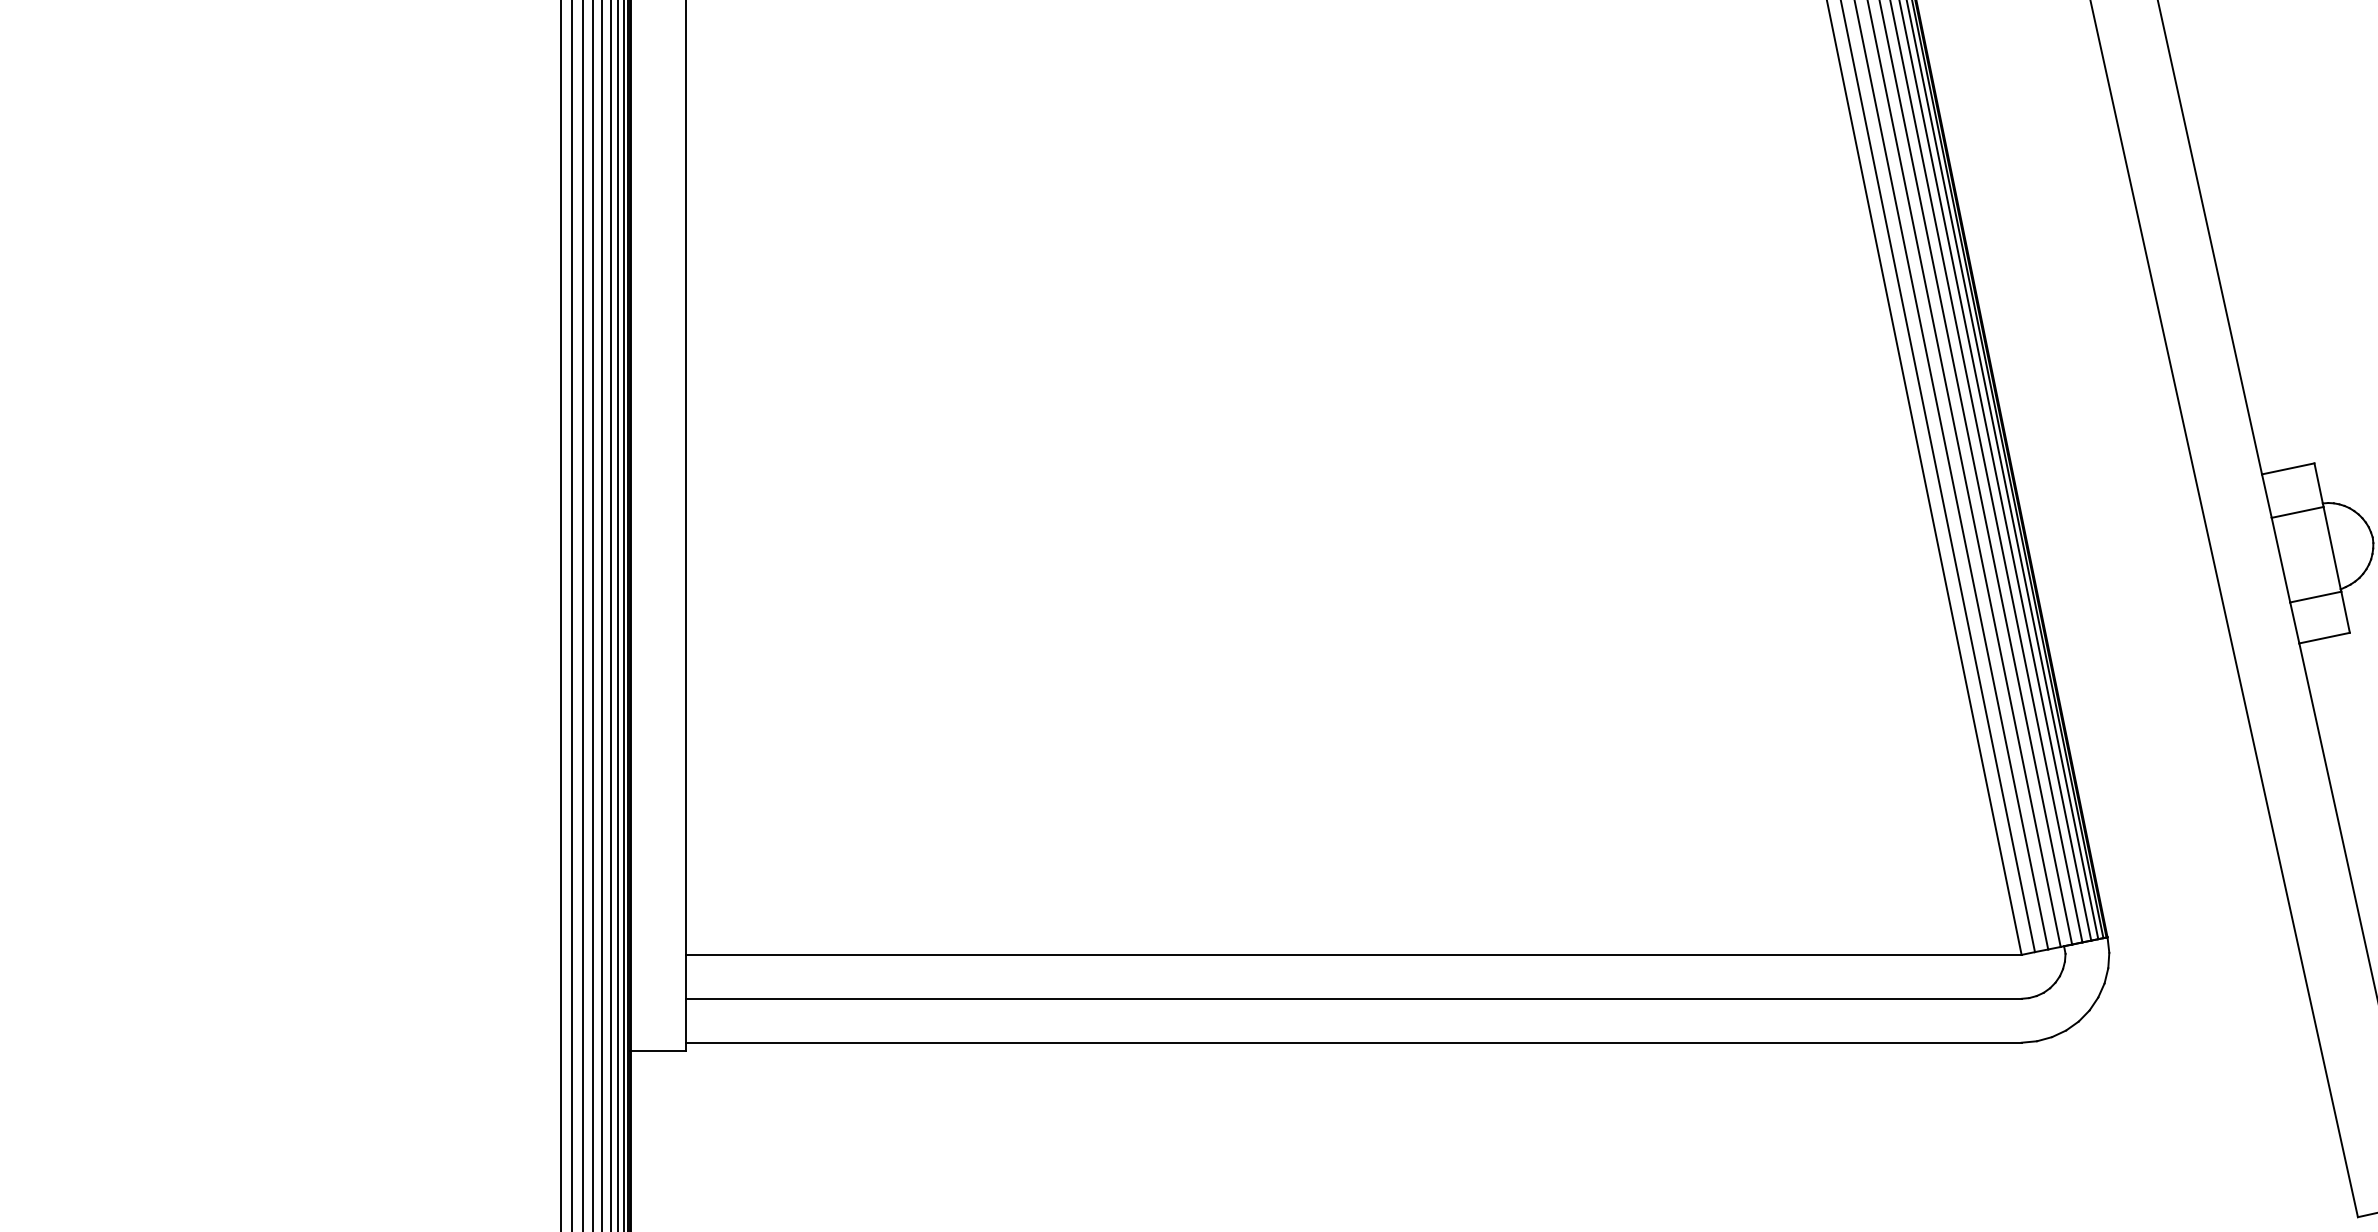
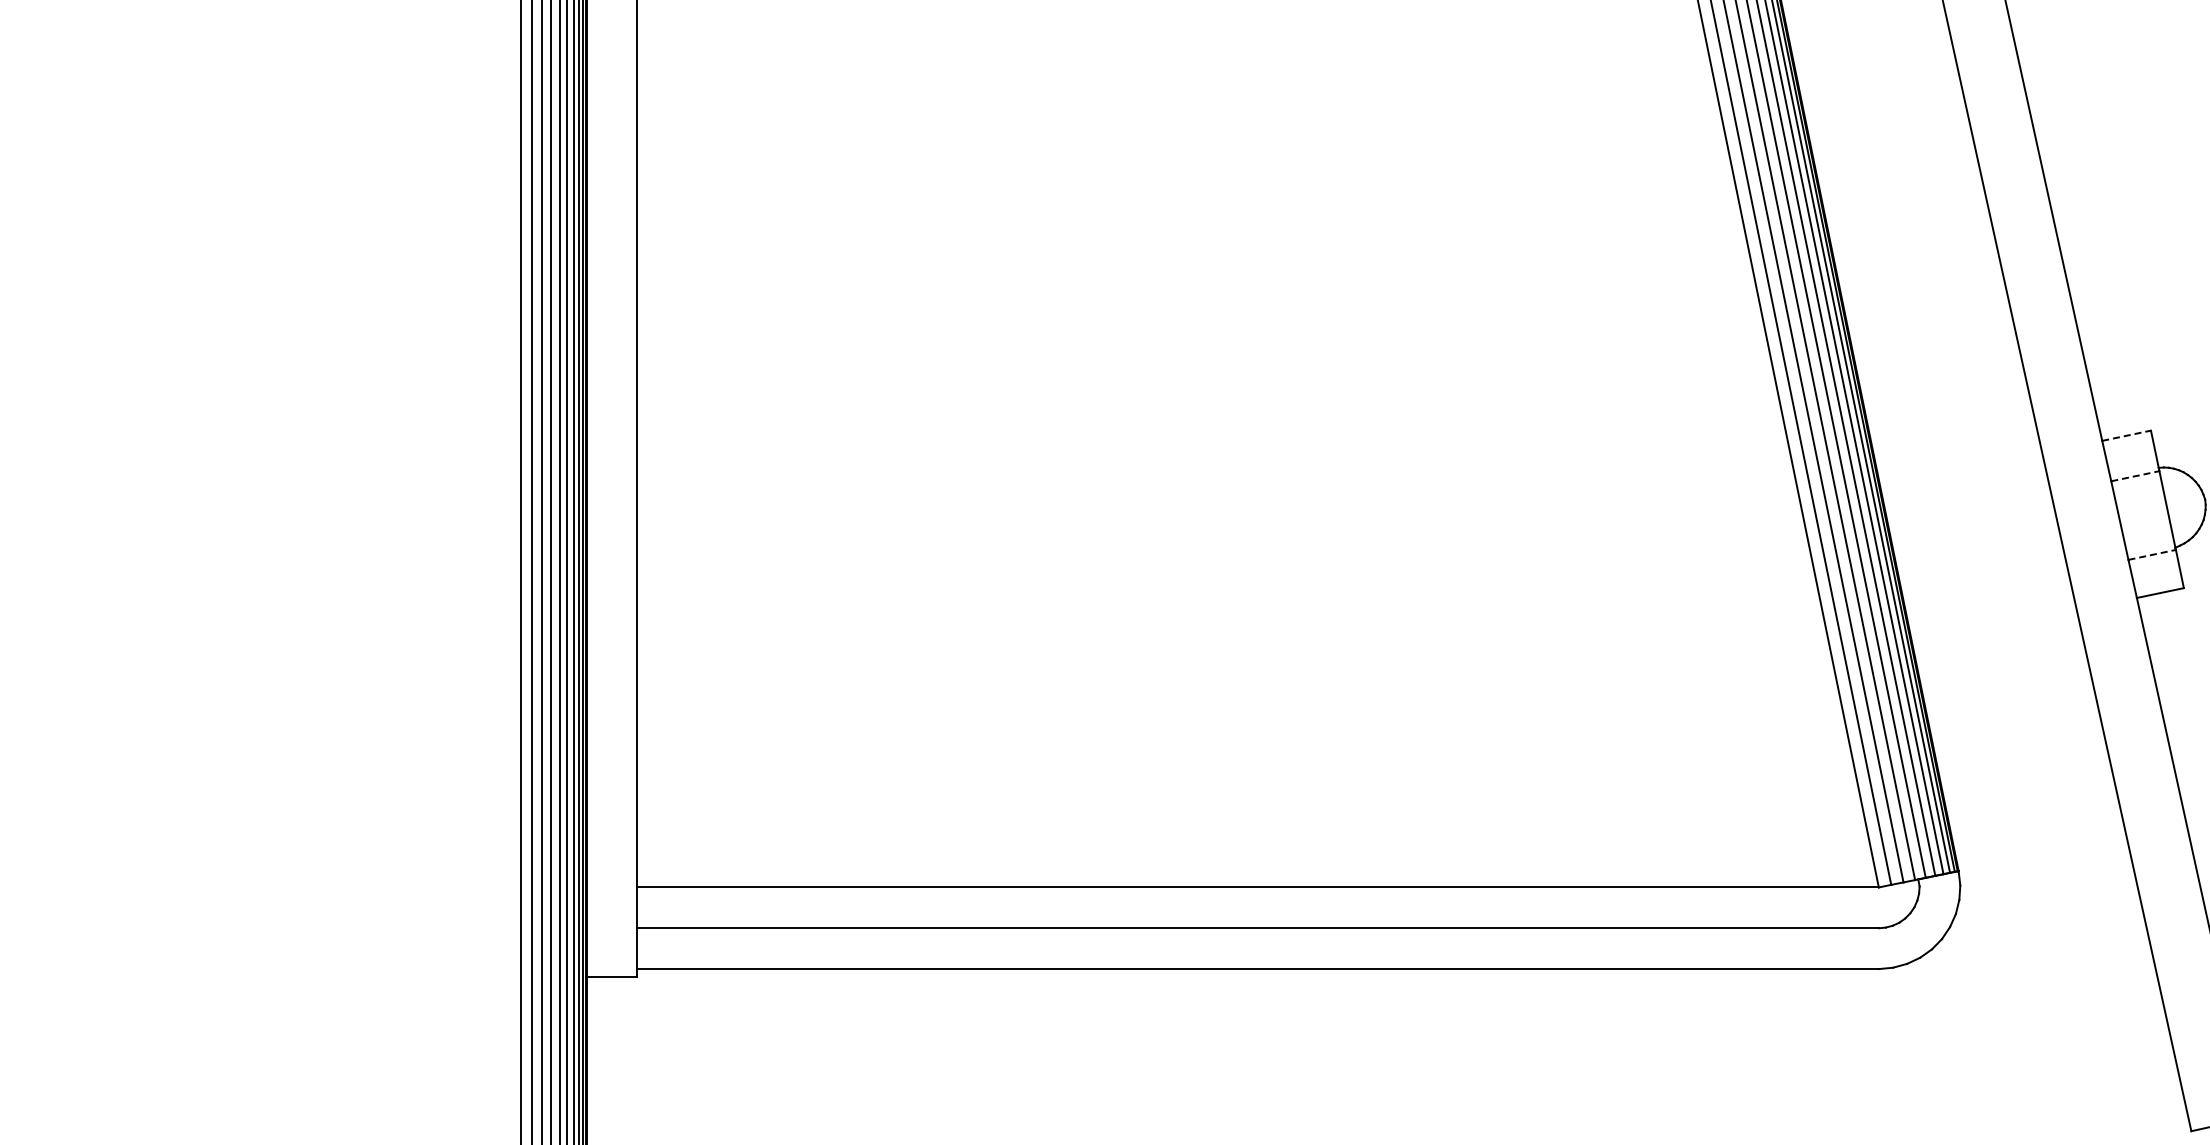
line: (2288, 468) -> (2126, 435), solid -> dashed
line: (2297, 512) -> (2135, 476), solid -> dashed
line: (2316, 596) -> (2152, 554), solid -> dashed

